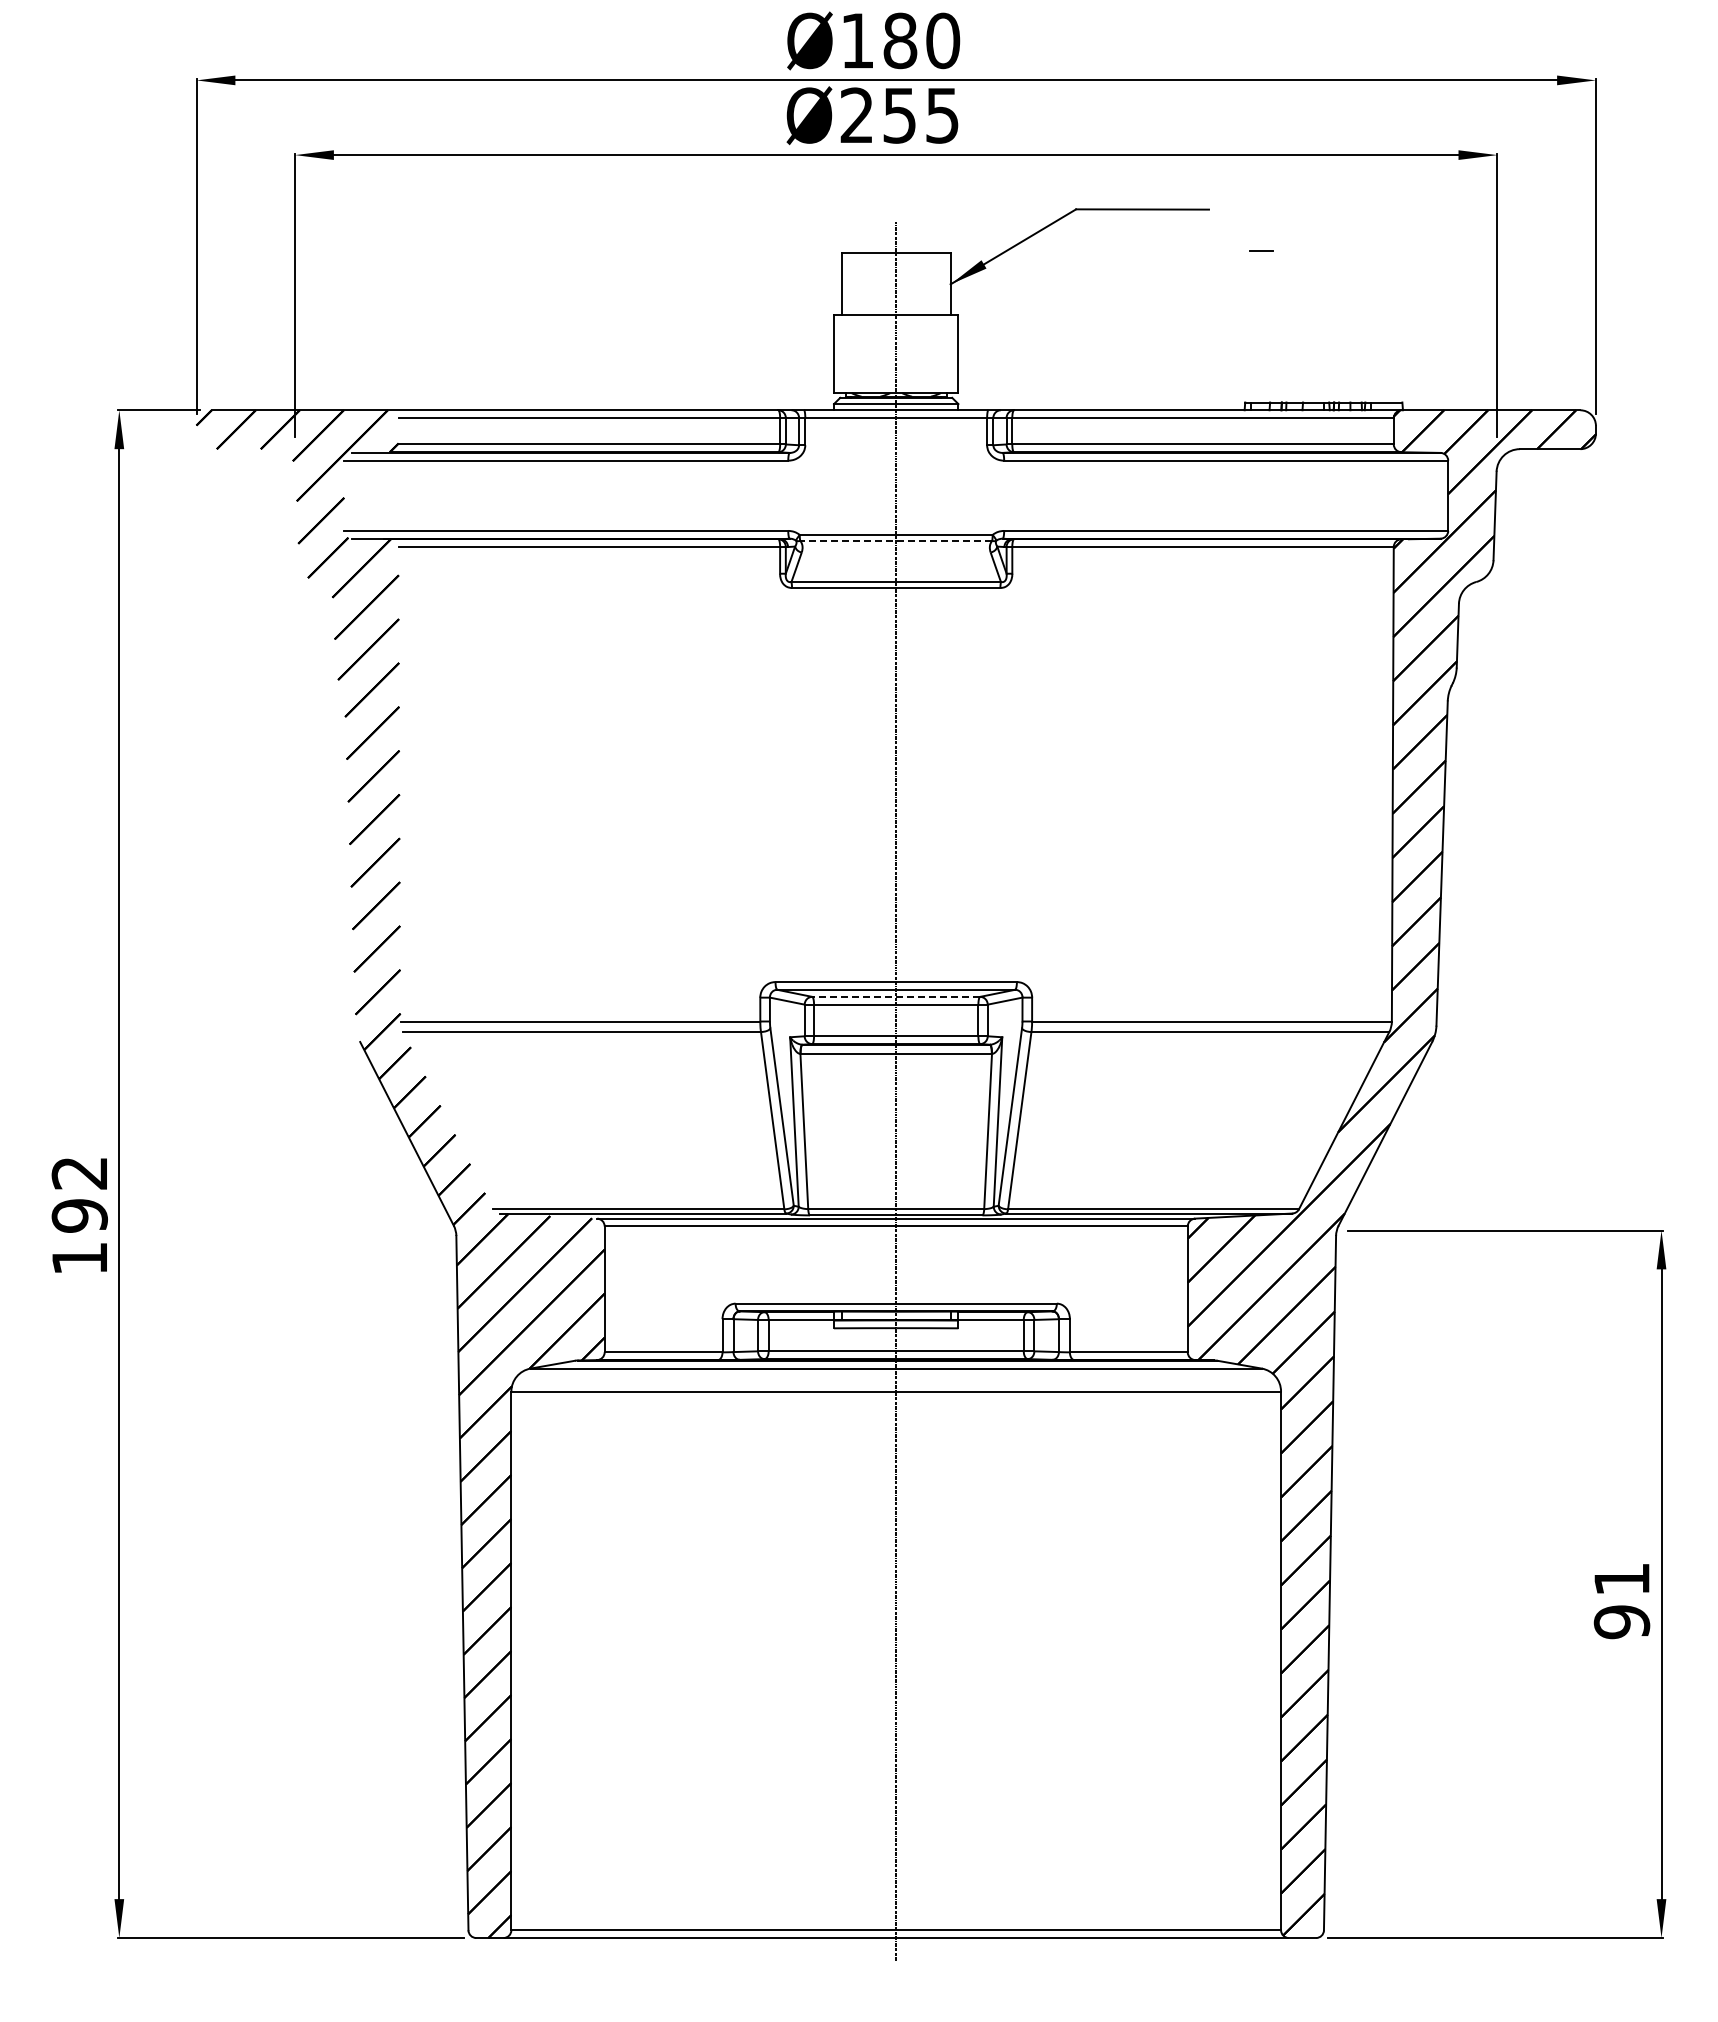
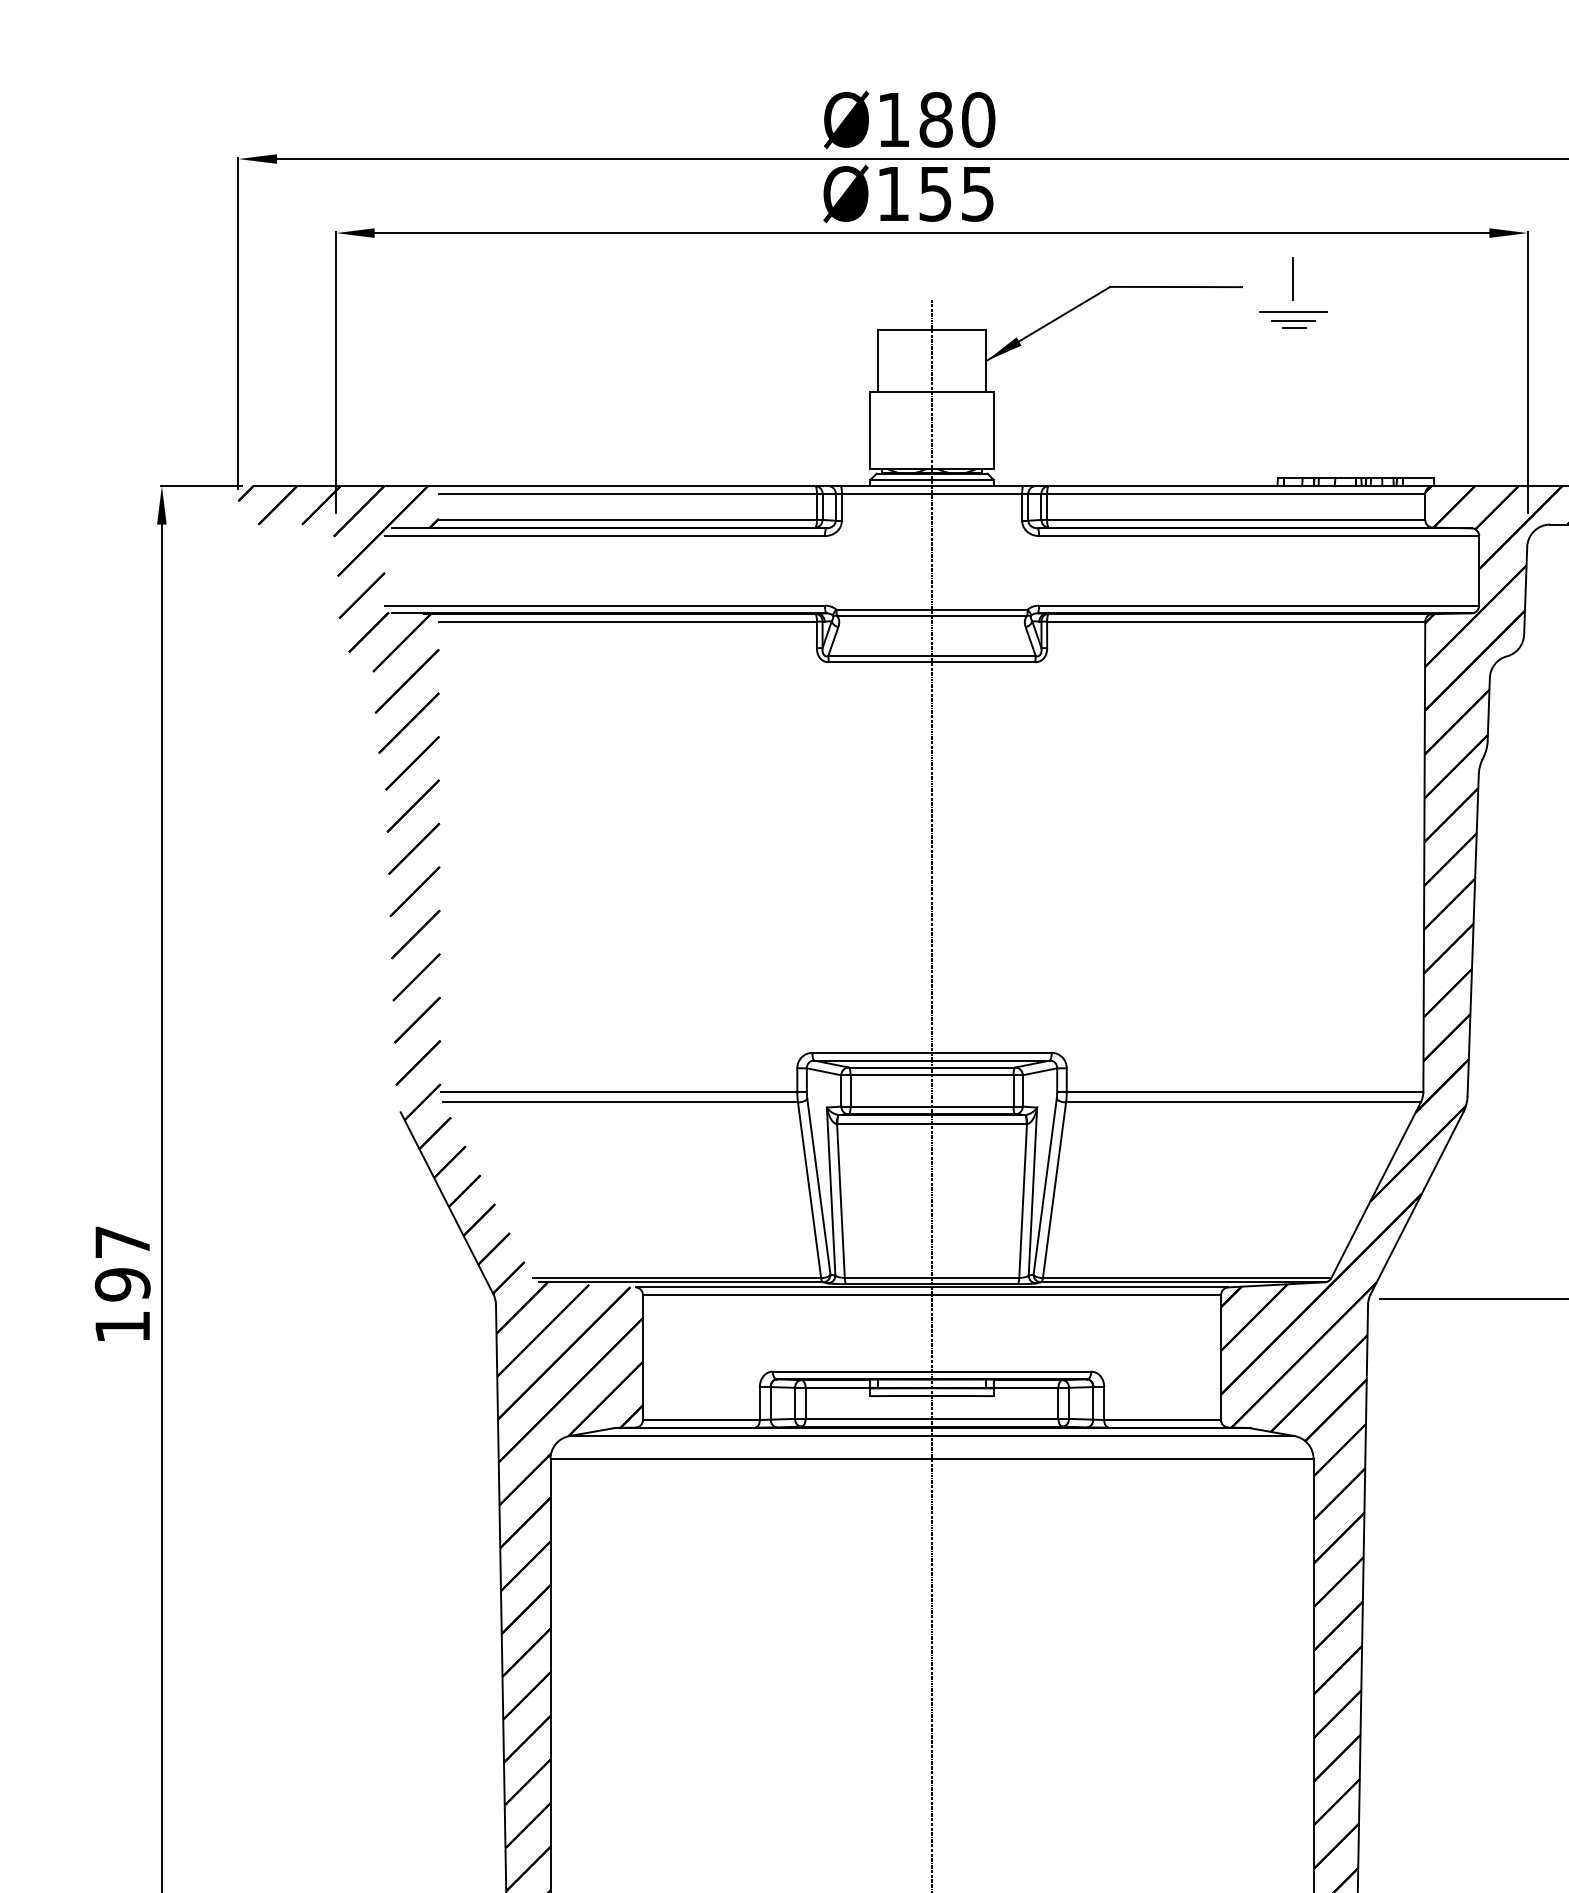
text: (856, 114) -> (892, 192), Ø255 -> Ø155
line: (1260, 201) -> (1293, 279), added
line: (1260, 234) -> (1293, 311), added
line: (1260, 243) -> (1293, 320), added
line: (896, 540) -> (932, 615), dashed -> solid
line: (896, 996) -> (932, 1067), dashed -> solid
text: (78, 1173) -> (121, 1242), 192 -> 197

